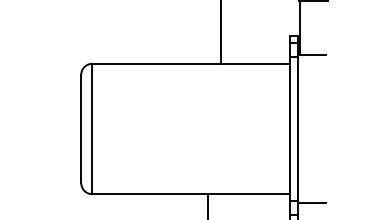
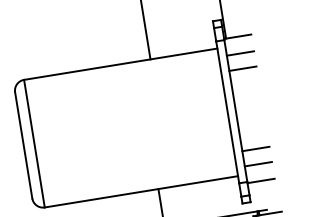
line: (311, 72) -> (240, 53), added
line: (311, 87) -> (242, 68), added
line: (311, 170) -> (255, 149), added
line: (311, 185) -> (258, 164), added

